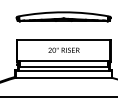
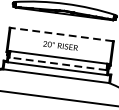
line: (63, 40) -> (61, 35), solid -> dashed
line: (63, 66) -> (57, 63), solid -> dashed

